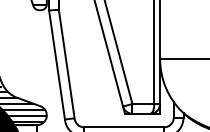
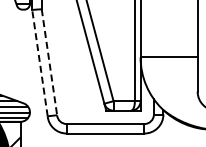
line: (66, 64) -> (49, 62), solid -> dashed
line: (56, 65) -> (39, 63), solid -> dashed

